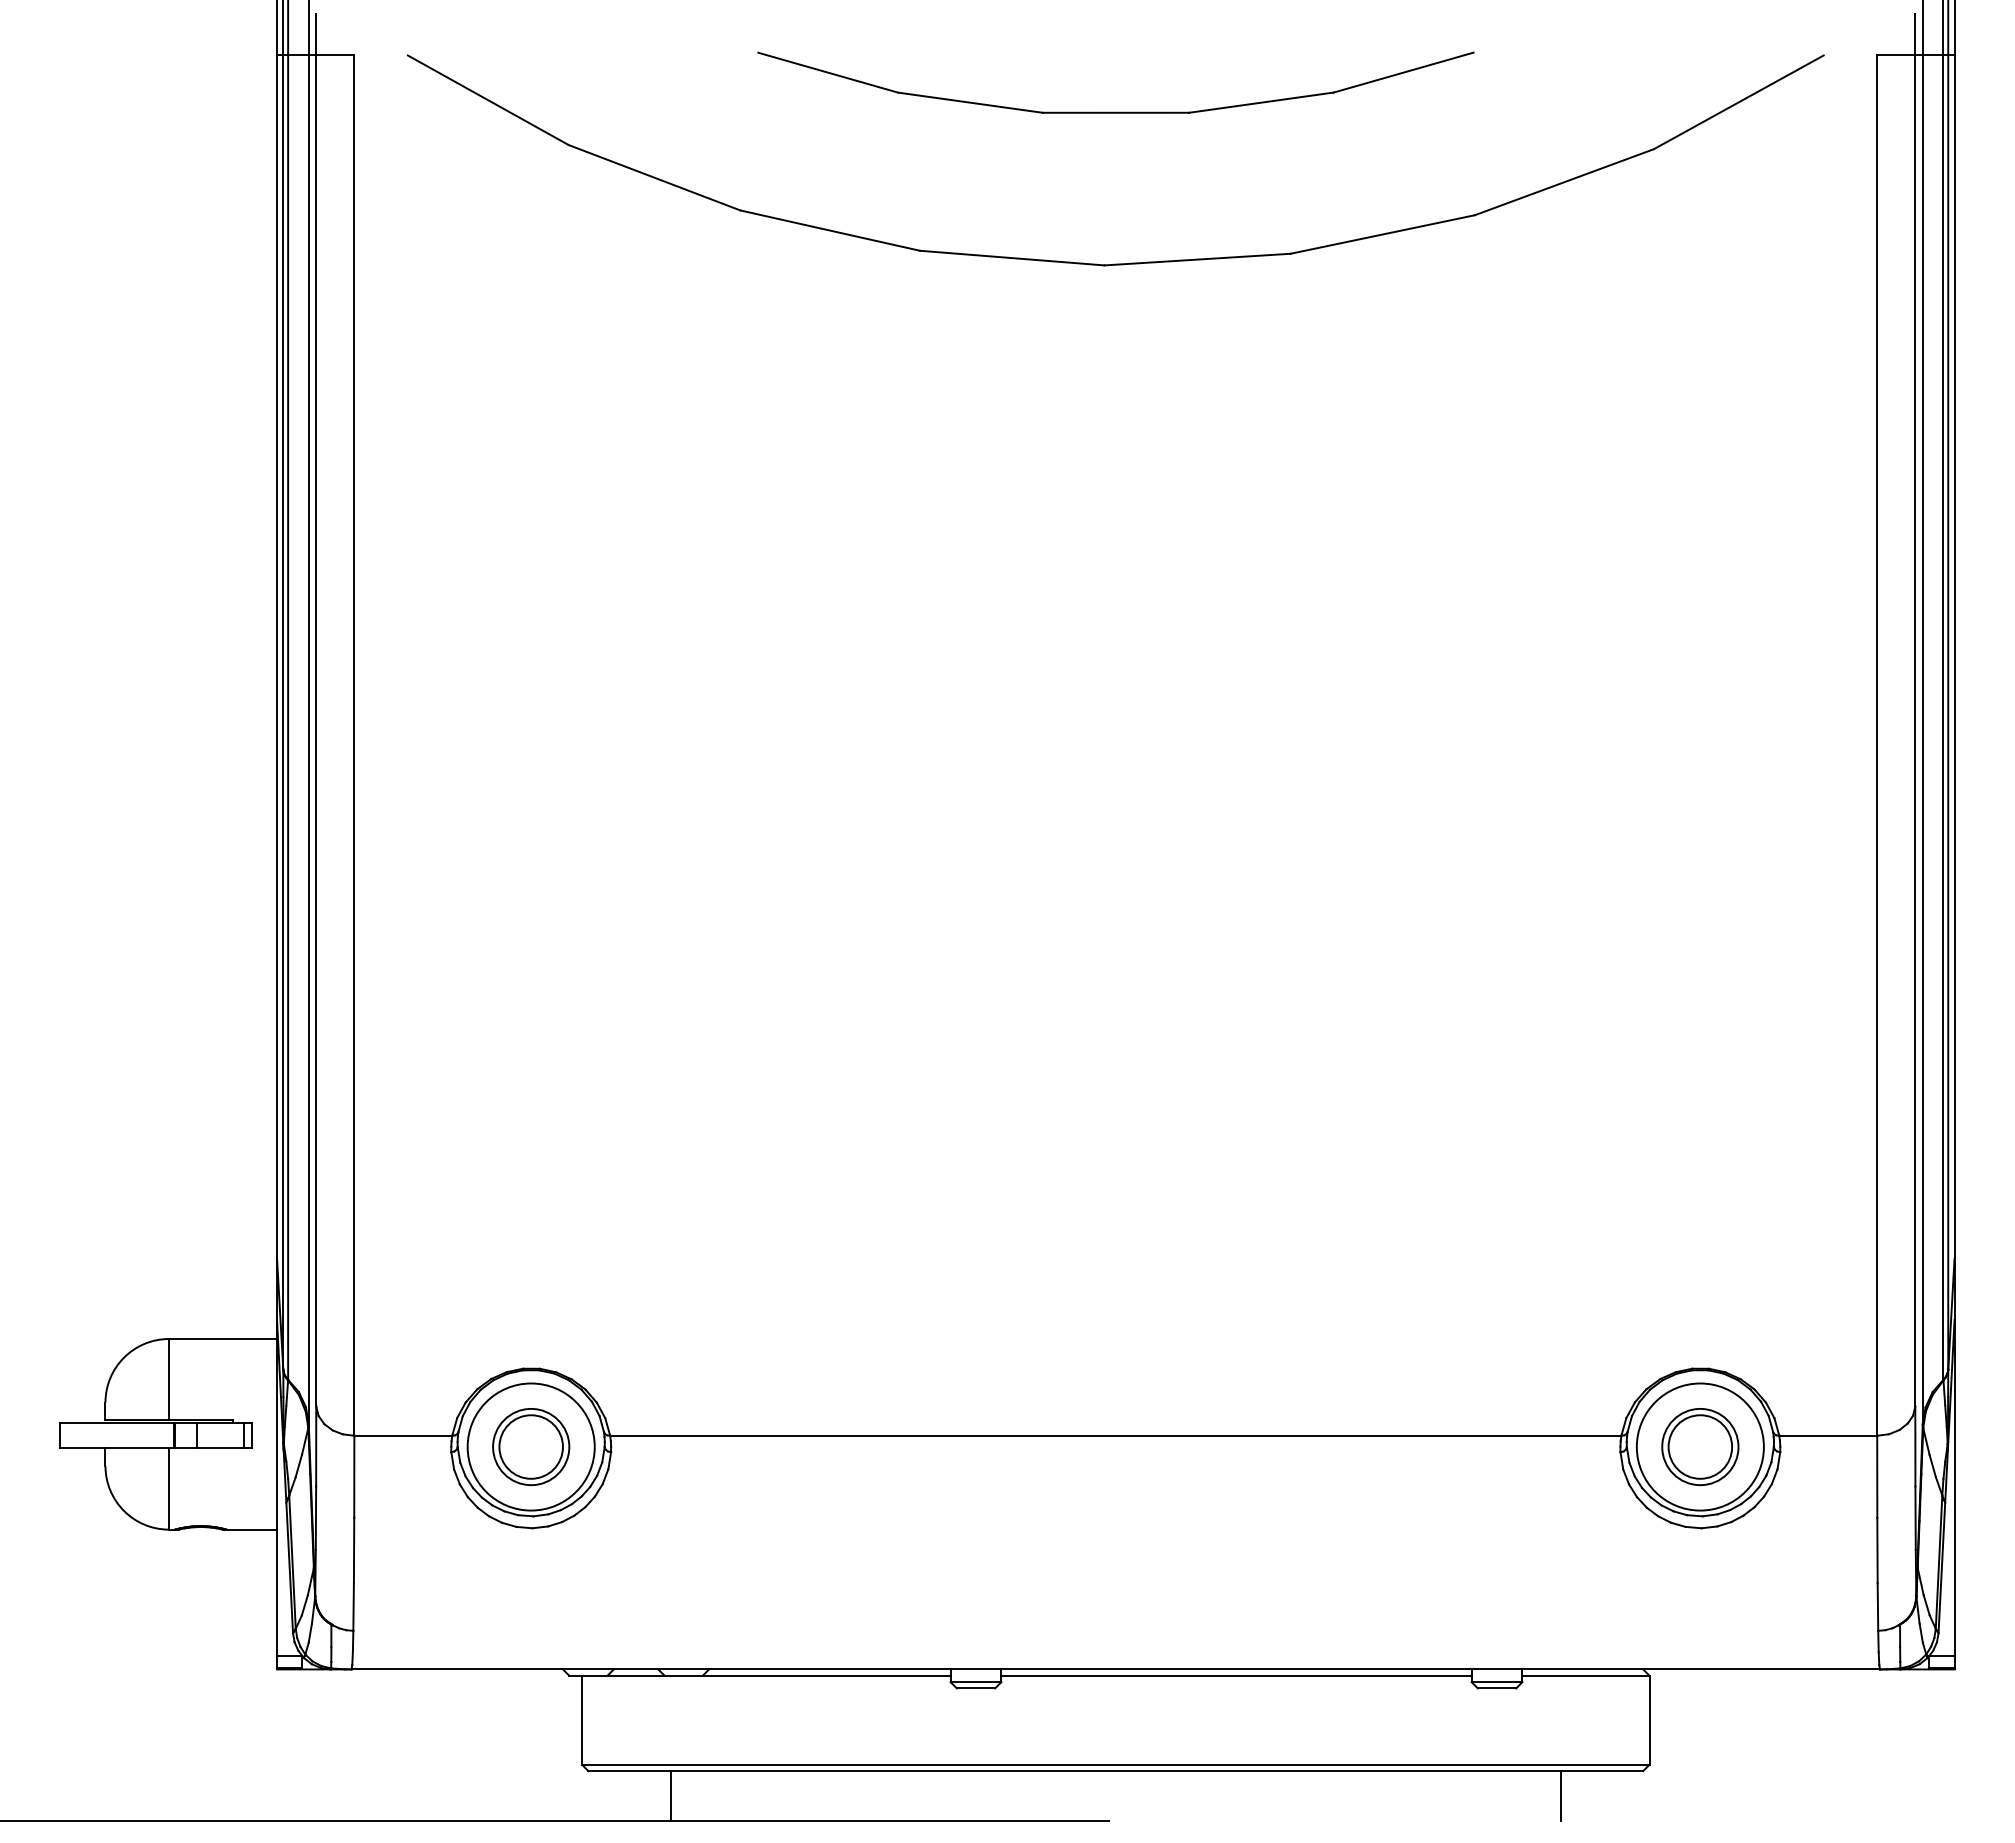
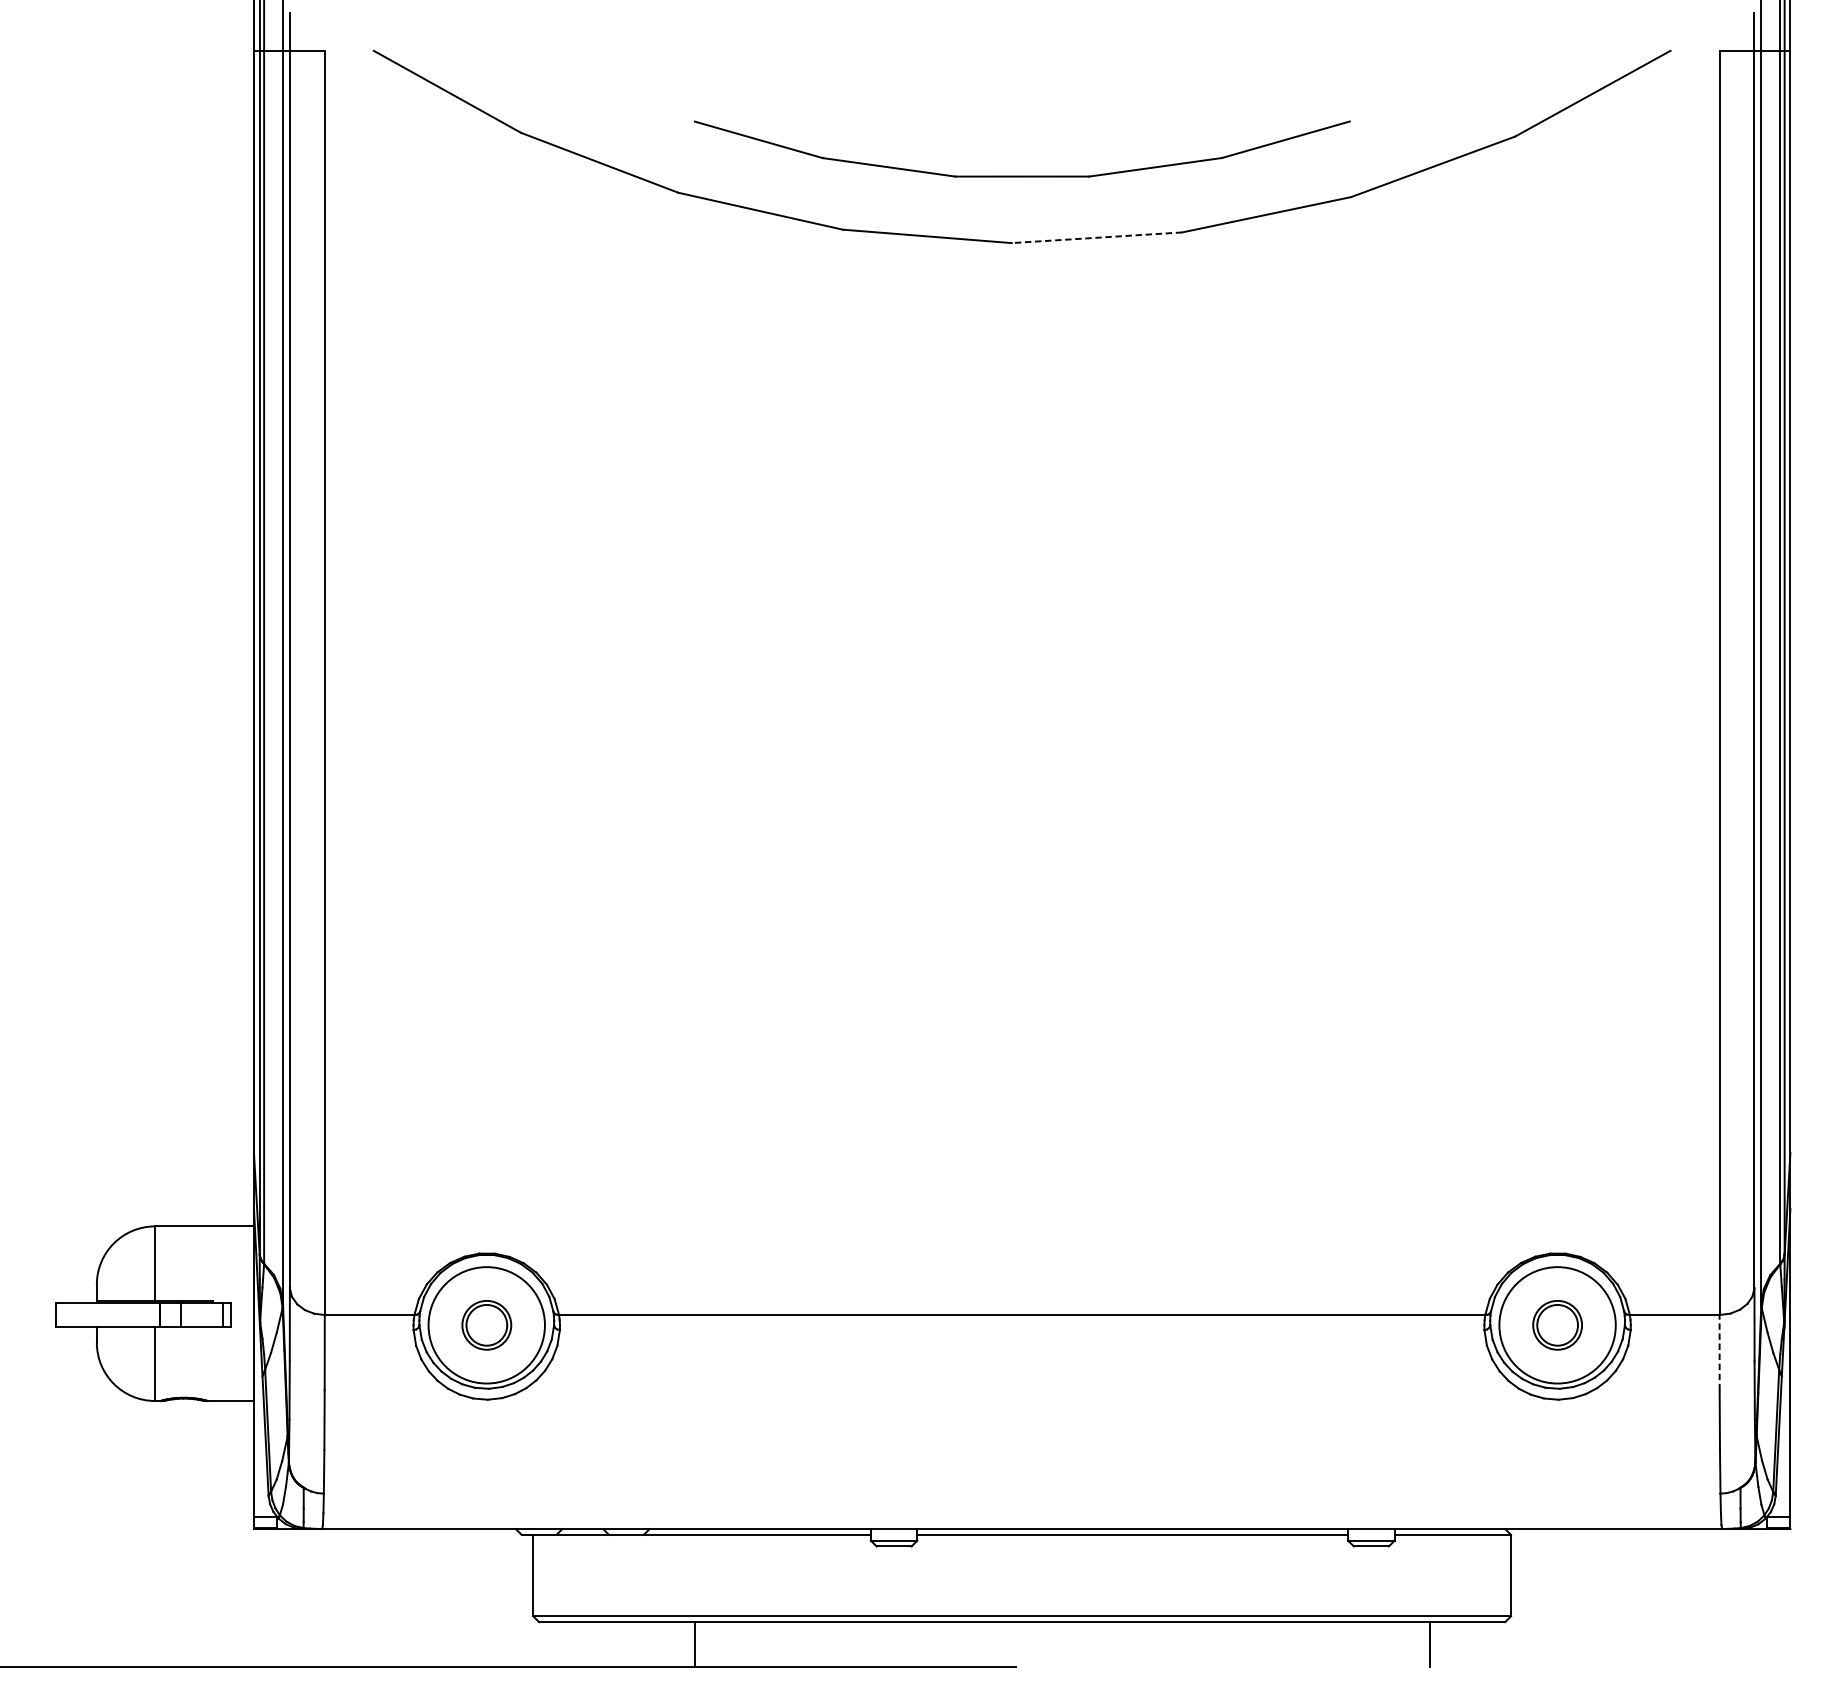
part: (1115, 111) -> (1021, 175), moved
line: (1196, 259) -> (1096, 237), solid -> dashed
part: (531, 1446) -> (487, 1324), size x0.7
part: (1700, 1446) -> (1557, 1324), size x0.7
line: (1877, 1476) -> (1719, 1352), solid -> dashed
line: (671, 1795) -> (695, 1644), moved

